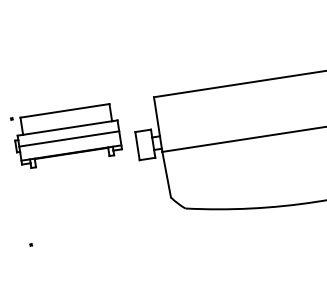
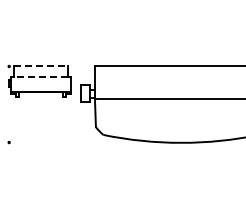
line: (65, 110) -> (41, 66), solid -> dashed
line: (67, 127) -> (41, 76), solid -> dashed
line: (69, 138) -> (41, 83), removed

